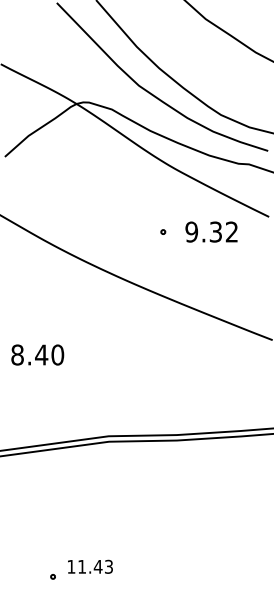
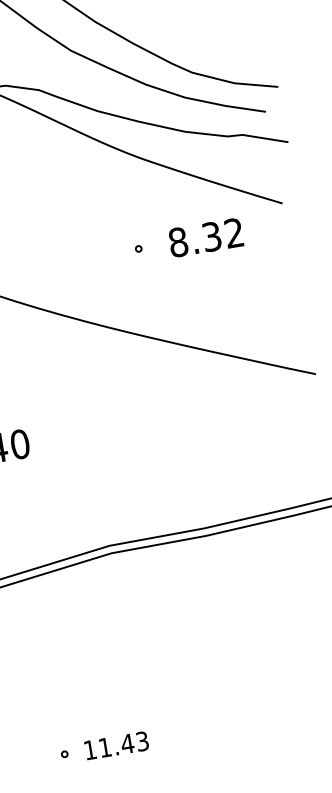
text: (191, 231) -> (177, 241), 9.32 -> 8.32
text: (90, 566) -> (116, 745), moved

